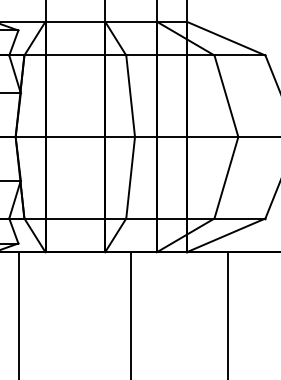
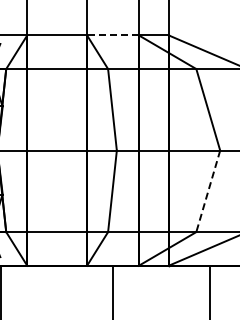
line: (131, 21) -> (113, 35), solid -> dashed
line: (226, 178) -> (208, 192), solid -> dashed

